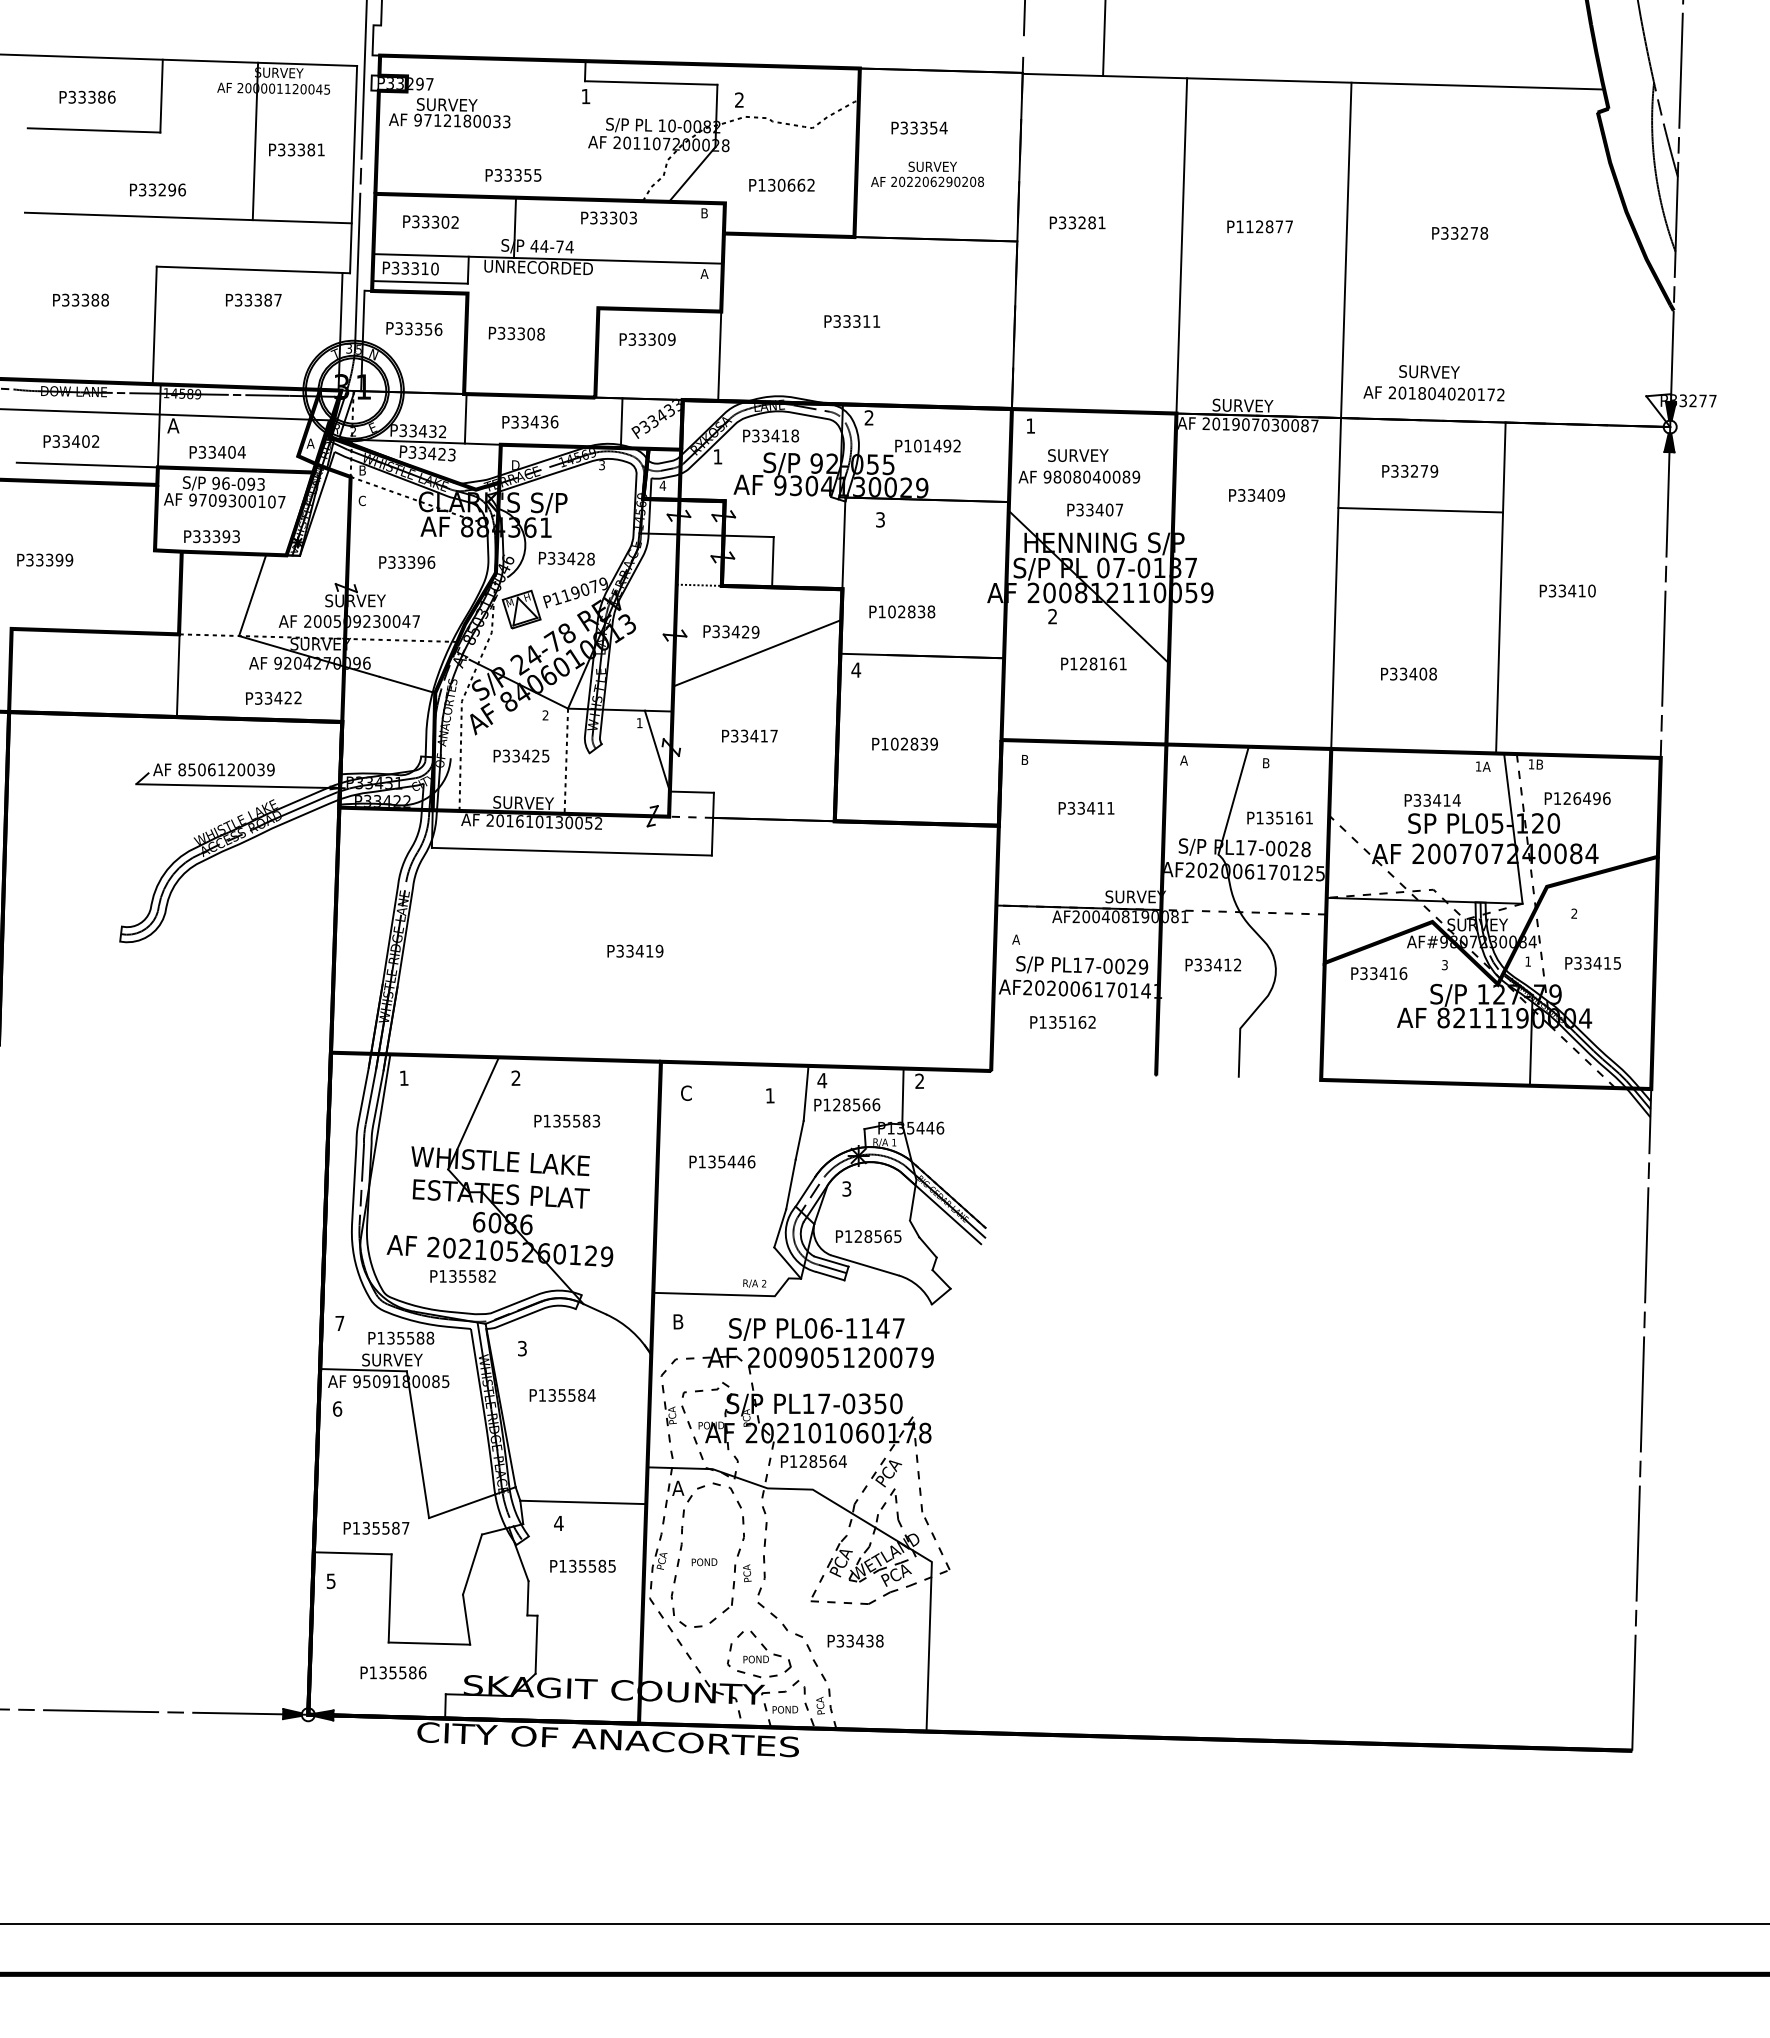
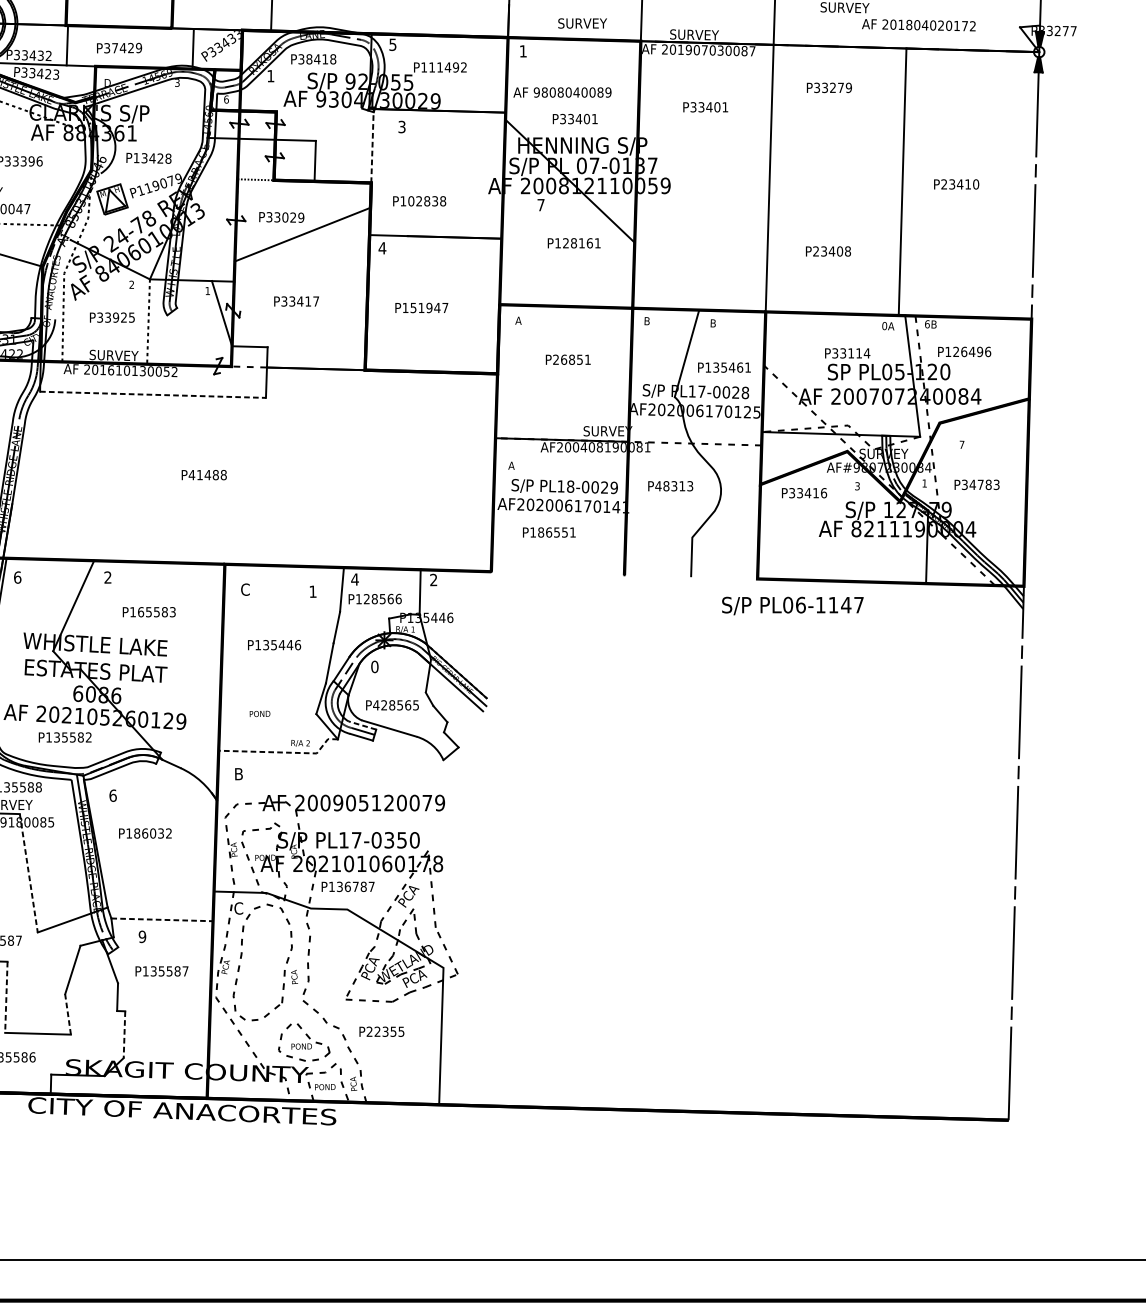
text: (1433, 393) -> (918, 25), moved
text: (868, 417) -> (392, 44), 2 -> 5
text: (539, 421) -> (126, 47), P33436 -> P37429
text: (765, 435) -> (309, 58), P33418 -> P38418
text: (917, 445) -> (431, 67), P101492 -> P111492
text: (1078, 455) -> (582, 23), moved
text: (662, 485) -> (226, 99), 4 -> 6
text: (1280, 495) -> (724, 107), P33409 -> P33401
text: (1119, 509) -> (594, 118), P33407 -> P33401
line: (1420, 509) -> (837, 118), removed
line: (843, 543) -> (372, 146), solid -> dashed
text: (551, 557) -> (136, 157), P33428 -> P13428
text: (1552, 591) -> (944, 184), P33410 -> P23410
text: (1052, 616) -> (540, 205), 2 -> 7
text: (735, 631) -> (285, 217), P33429 -> P33029
text: (1393, 674) -> (815, 251), P33408 -> P23408
text: (914, 743) -> (429, 307), P102839 -> P151947
text: (526, 755) -> (116, 317), P33425 -> P33925
text: (1024, 759) -> (518, 320), B -> A
text: (1183, 760) -> (646, 321), A -> B
text: (1531, 764) -> (927, 324), 1B -> 6B
text: (1478, 766) -> (884, 326), 1A -> 0A
text: (1437, 800) -> (851, 353), P33414 -> P33114
text: (1085, 807) -> (567, 359), P33411 -> P26851
text: (1289, 817) -> (732, 367), P135161 -> P135461
line: (572, 851) -> (153, 394), solid -> dashed
text: (1574, 913) -> (962, 444), 2 -> 7
text: (639, 950) -> (207, 474), P33419 -> P41488
text: (1602, 962) -> (984, 484), P33415 -> P34783
text: (1217, 964) -> (673, 485), P33412 -> P48313
text: (1088, 965) -> (569, 486), PL17-0029 -> PL18-0029
text: (1072, 1022) -> (556, 532), P135162 -> P186551
text: (403, 1077) -> (17, 576), 1 -> 6
text: (556, 1120) -> (140, 611), P135583 -> P165583
text: (846, 1188) -> (374, 666), 3 -> 0
text: (848, 1236) -> (376, 705), P128565 -> P428565
line: (831, 1261) -> (362, 725), solid -> dashed
line: (733, 1295) -> (283, 752), solid -> dashed
text: (816, 1329) -> (792, 606), moved
text: (522, 1348) -> (113, 795), 3 -> 6
text: (571, 1395) -> (152, 833), P135584 -> P186032
line: (418, 1445) -> (29, 873), solid -> dashed
text: (822, 1461) -> (355, 886), P128564 -> P136787
text: (678, 1488) -> (239, 908), A -> C
line: (583, 1502) -> (162, 919), solid -> dashed
text: (558, 1523) -> (142, 936), 4 -> 9
text: (704, 1562) -> (260, 714), moved
text: (611, 1566) -> (184, 971), P135585 -> P135587
line: (390, 1598) -> (6, 997), solid -> dashed
line: (466, 1619) -> (67, 1014), solid -> dashed
text: (859, 1640) -> (385, 1031), P33438 -> P22355
line: (536, 1645) -> (124, 1035), solid -> dashed

